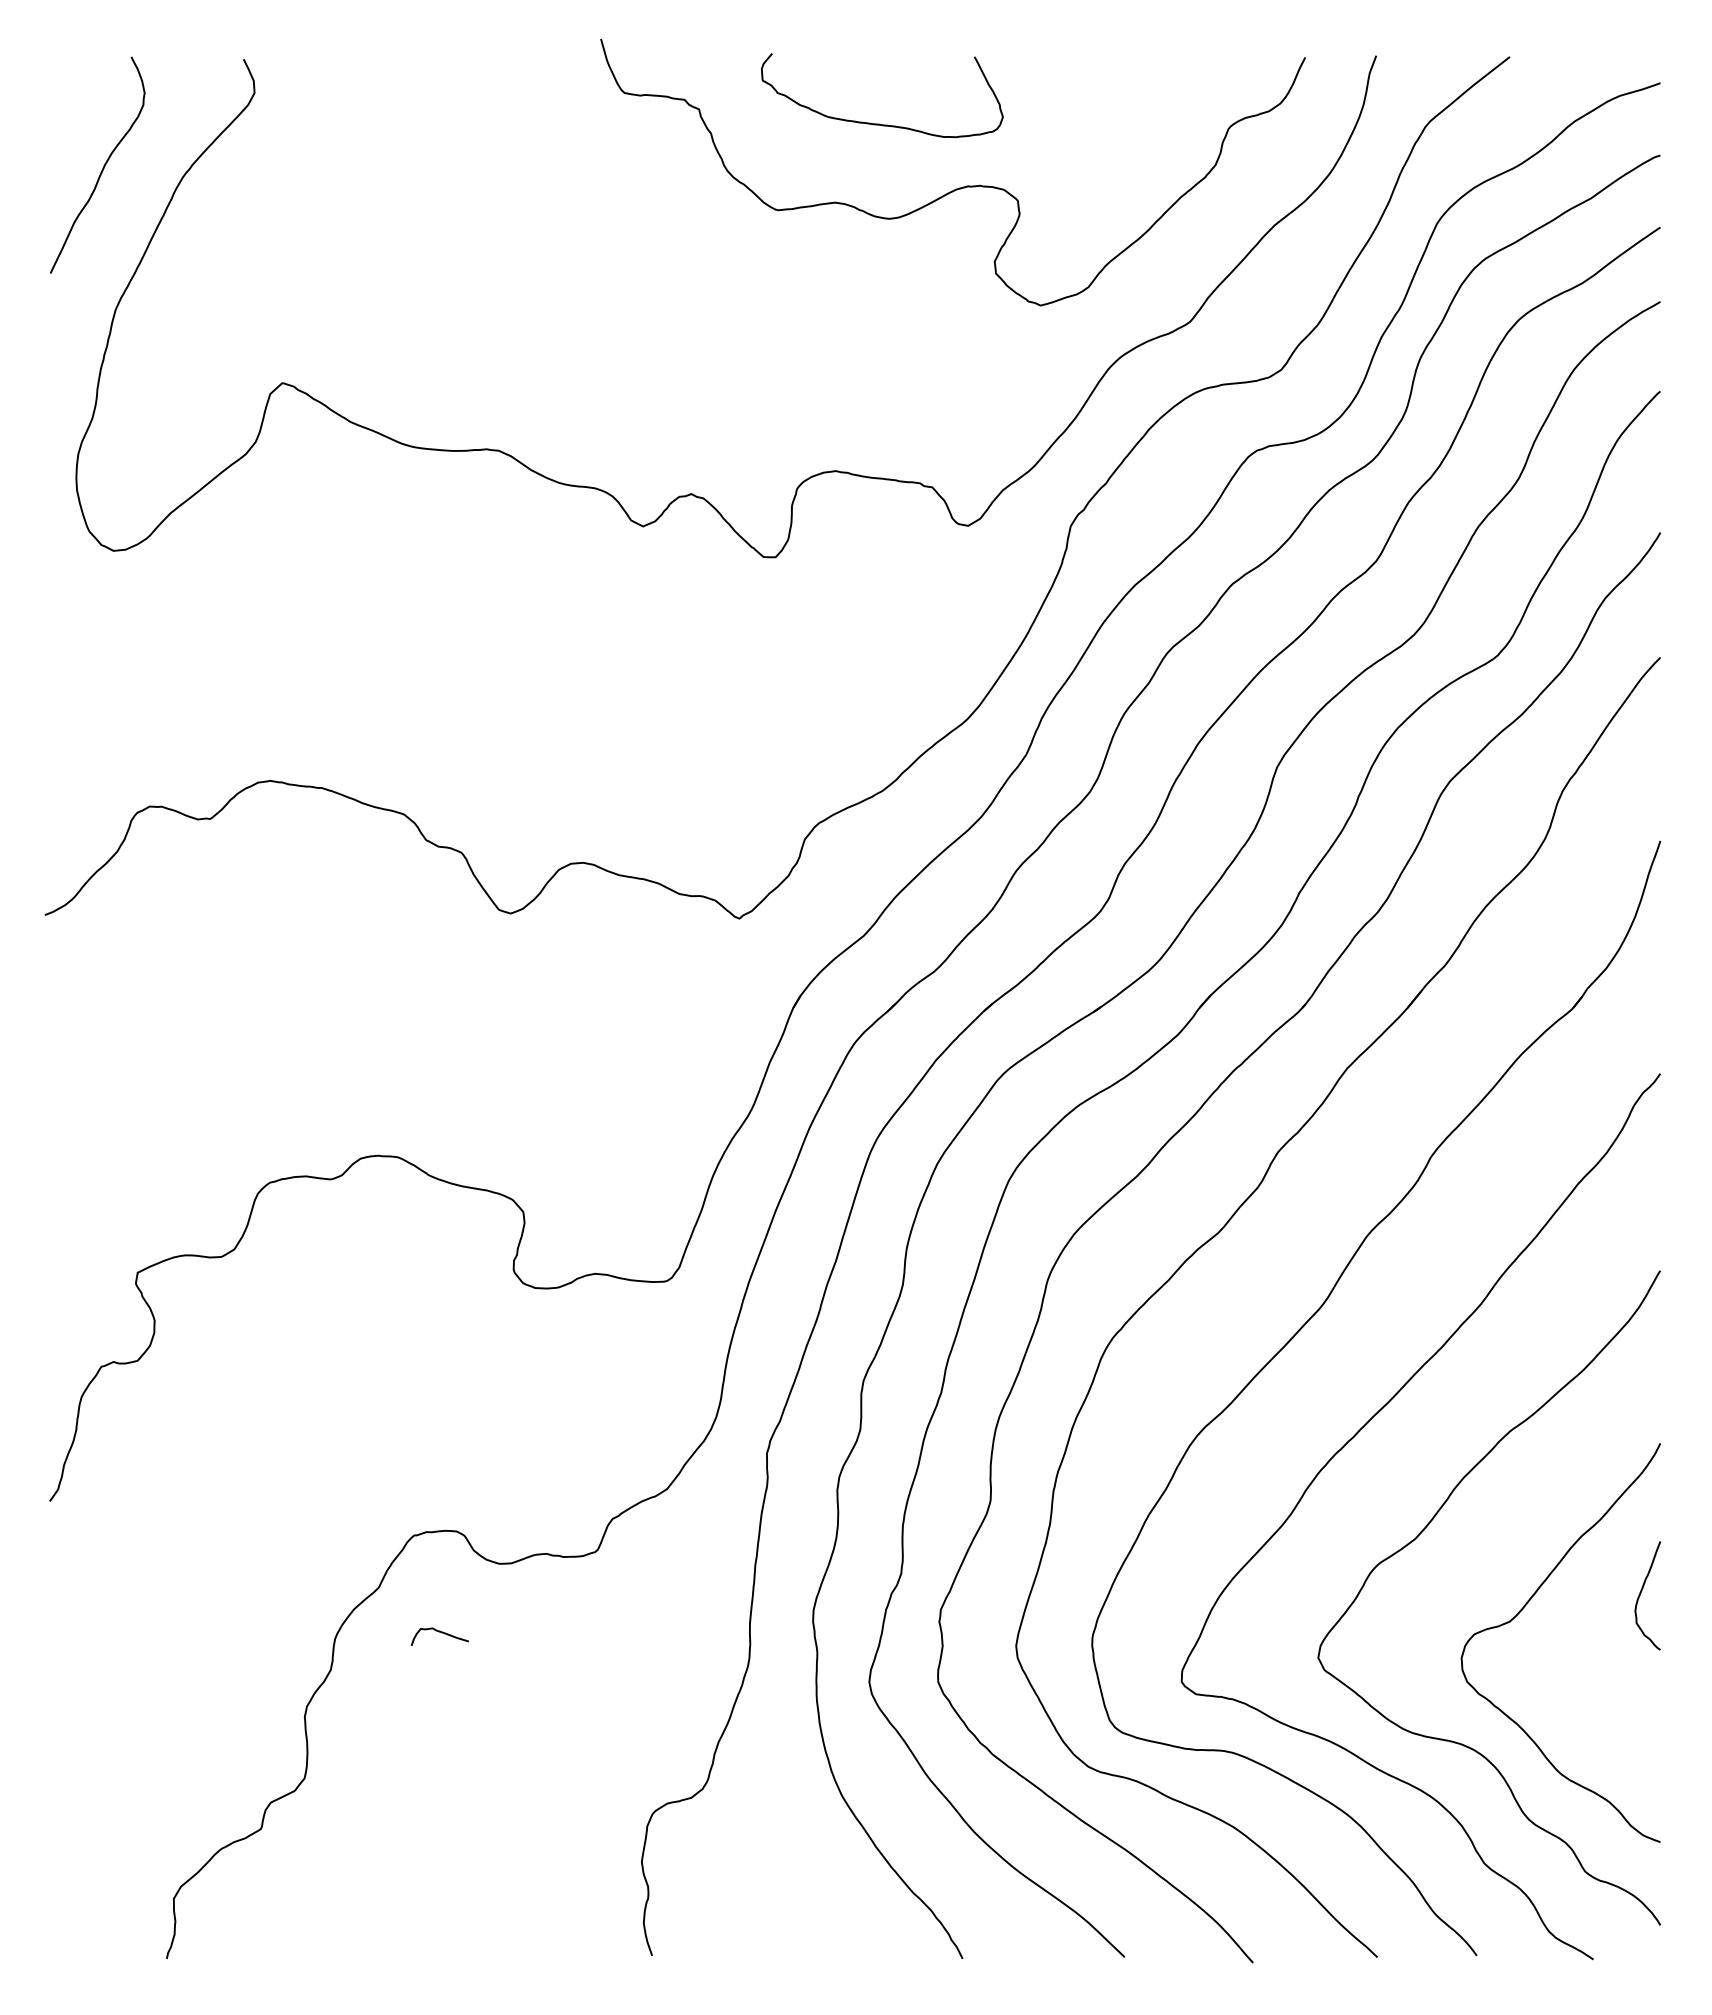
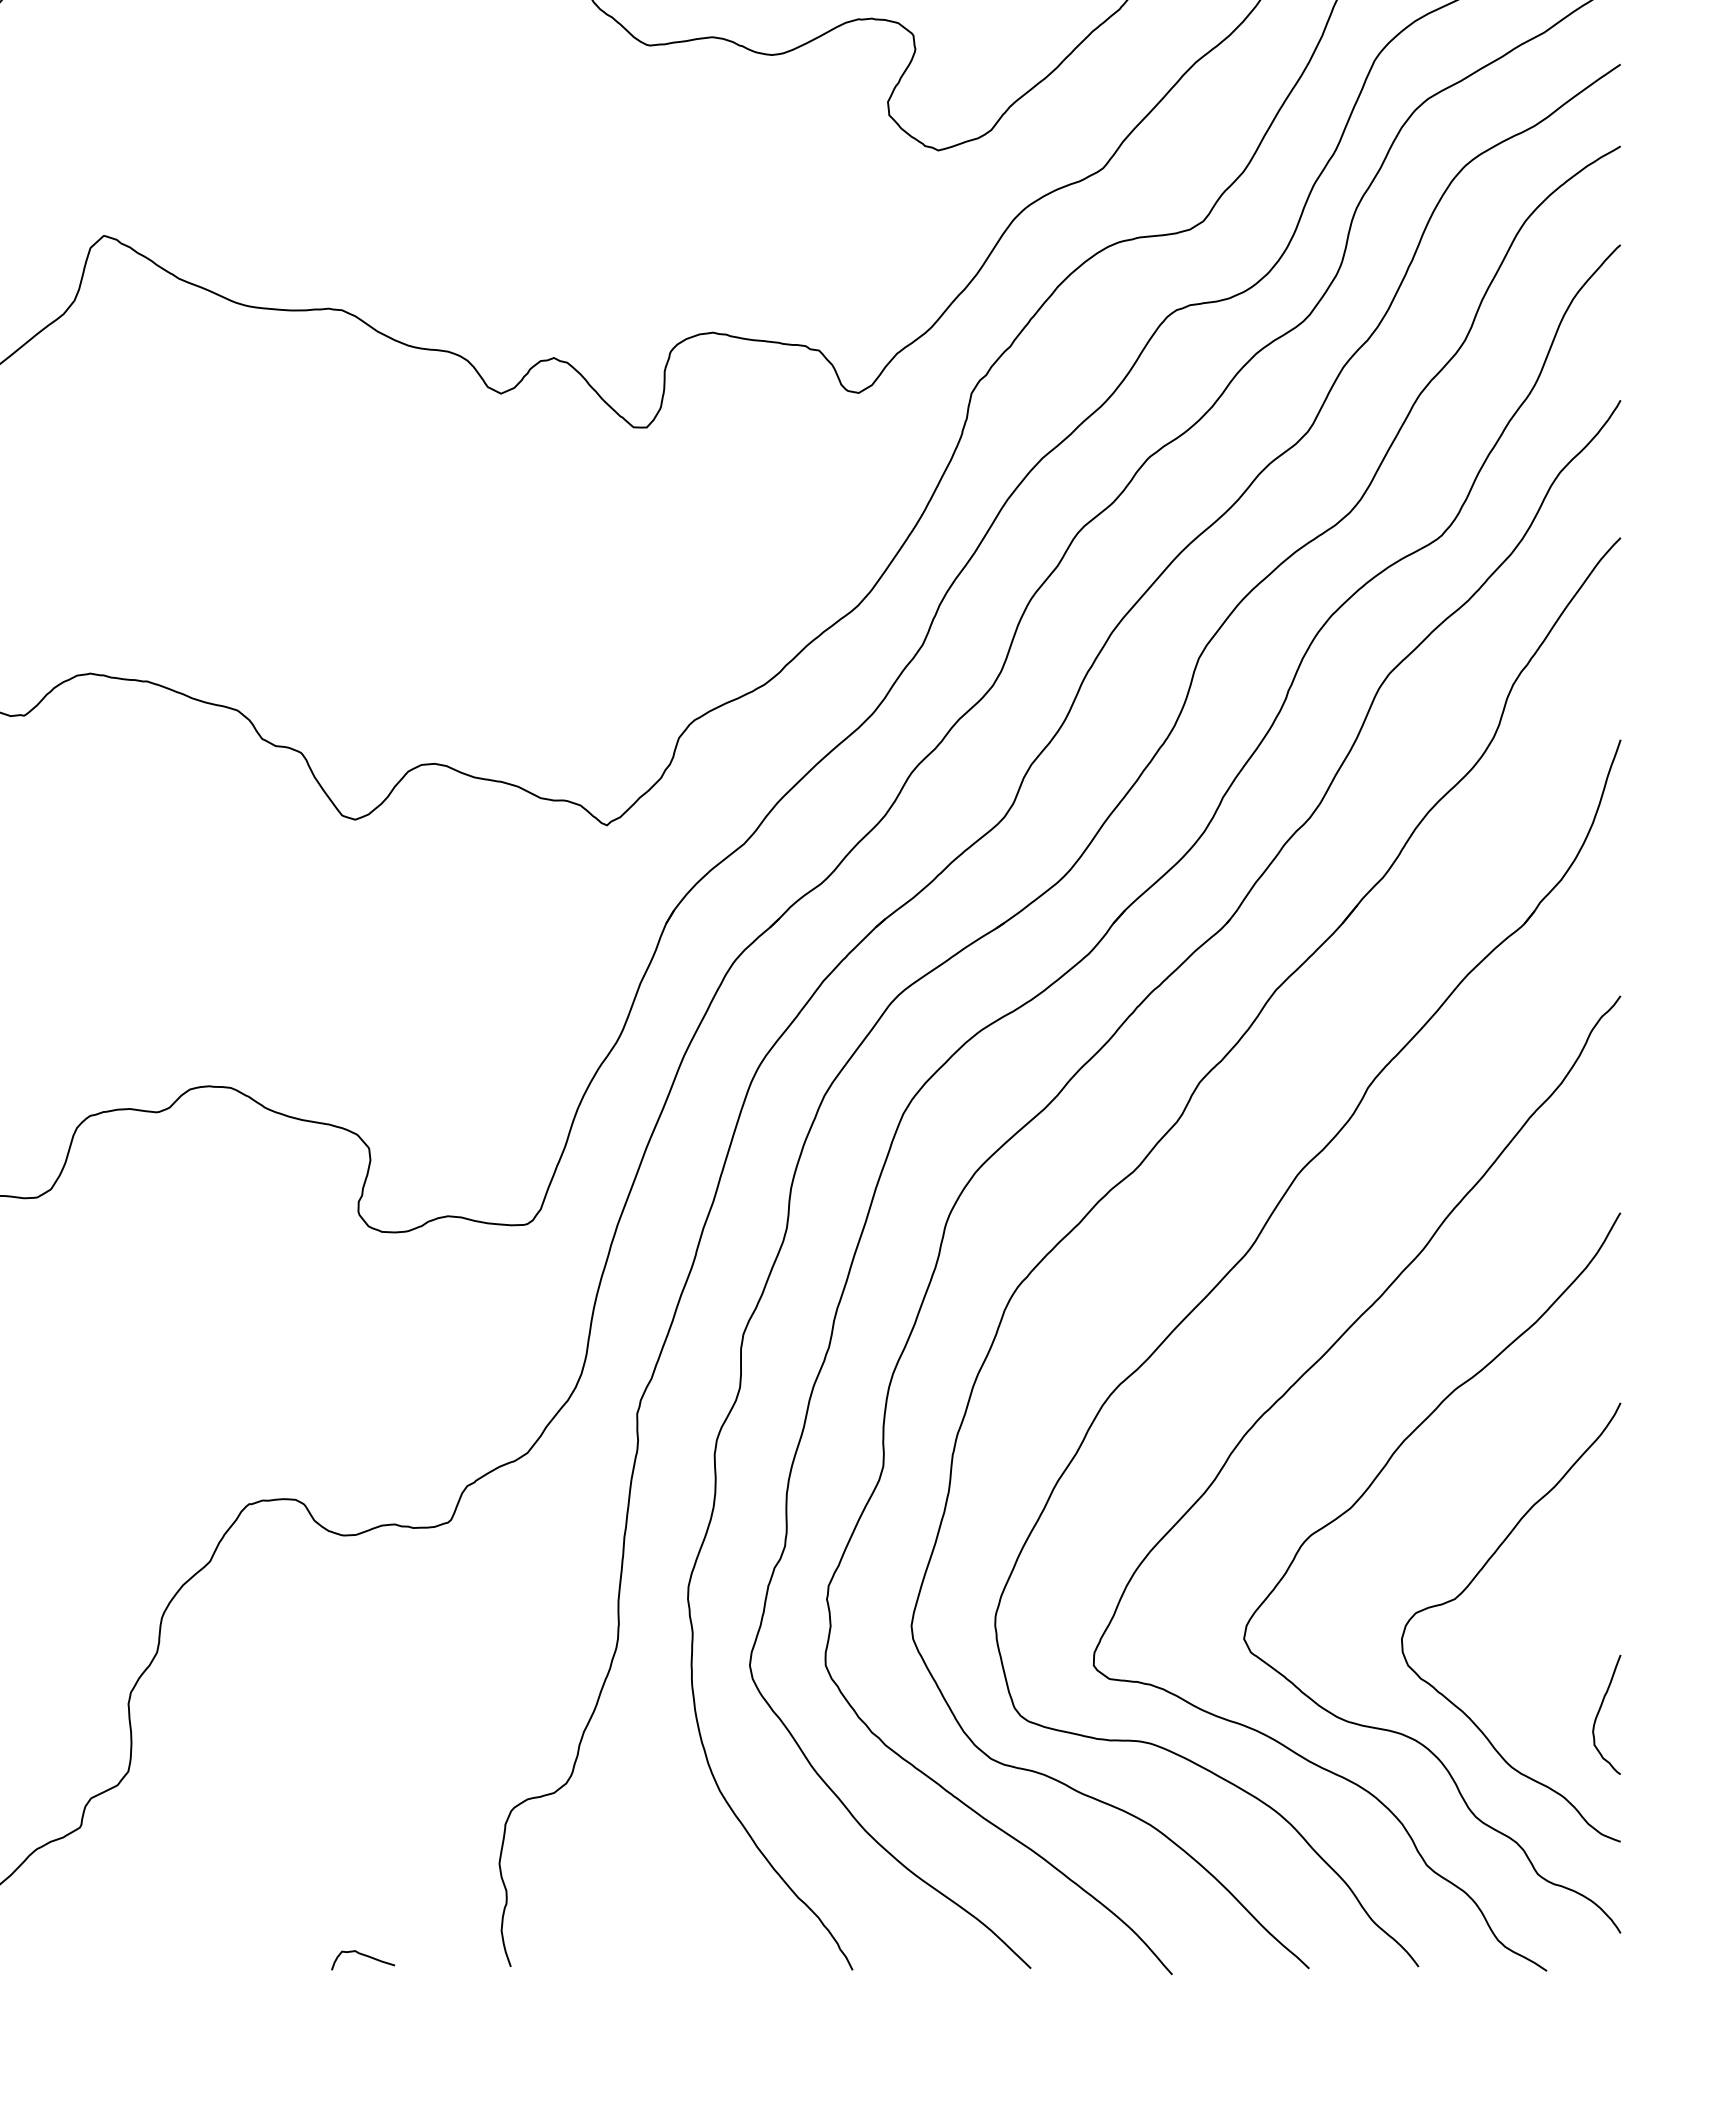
curve: (1641, 1593) -> (1599, 1712), moved
curve: (441, 1633) -> (364, 1956), moved

